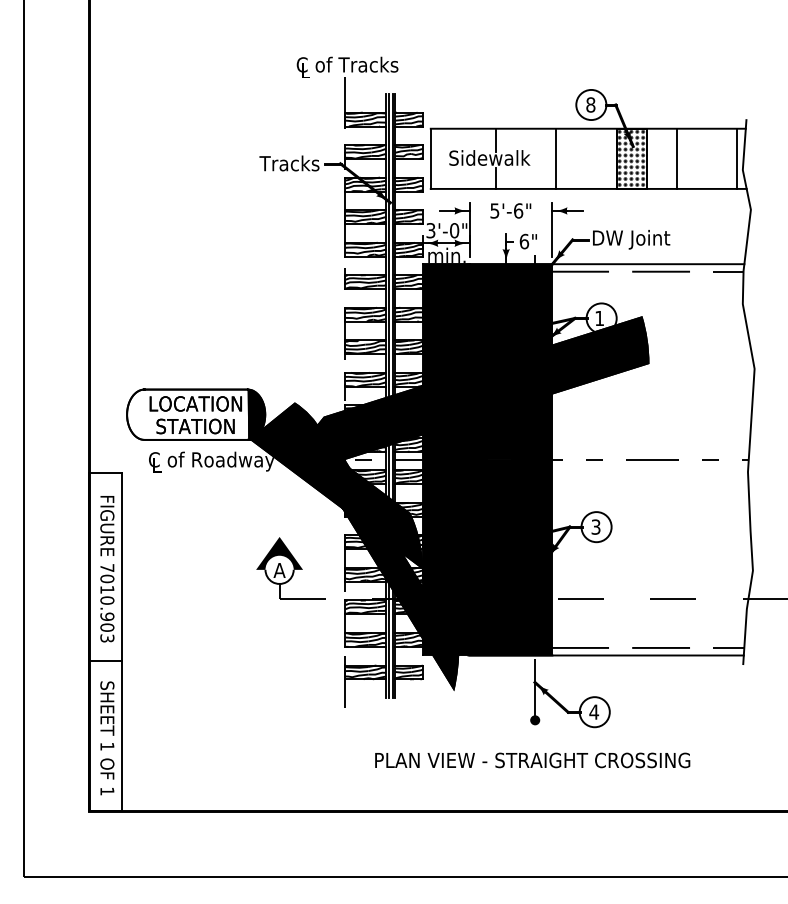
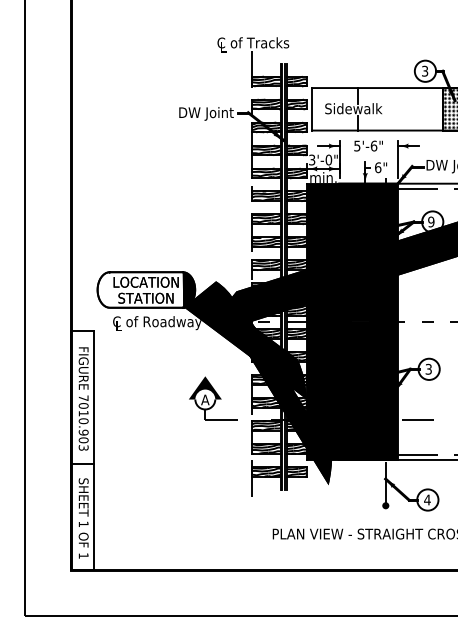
text: (590, 104) -> (424, 70), 8 -> 3
line: (556, 158) -> (400, 109), removed
text: (280, 165) -> (205, 114), Tracks -> DW Joint
text: (599, 318) -> (431, 222), 1 -> 9

